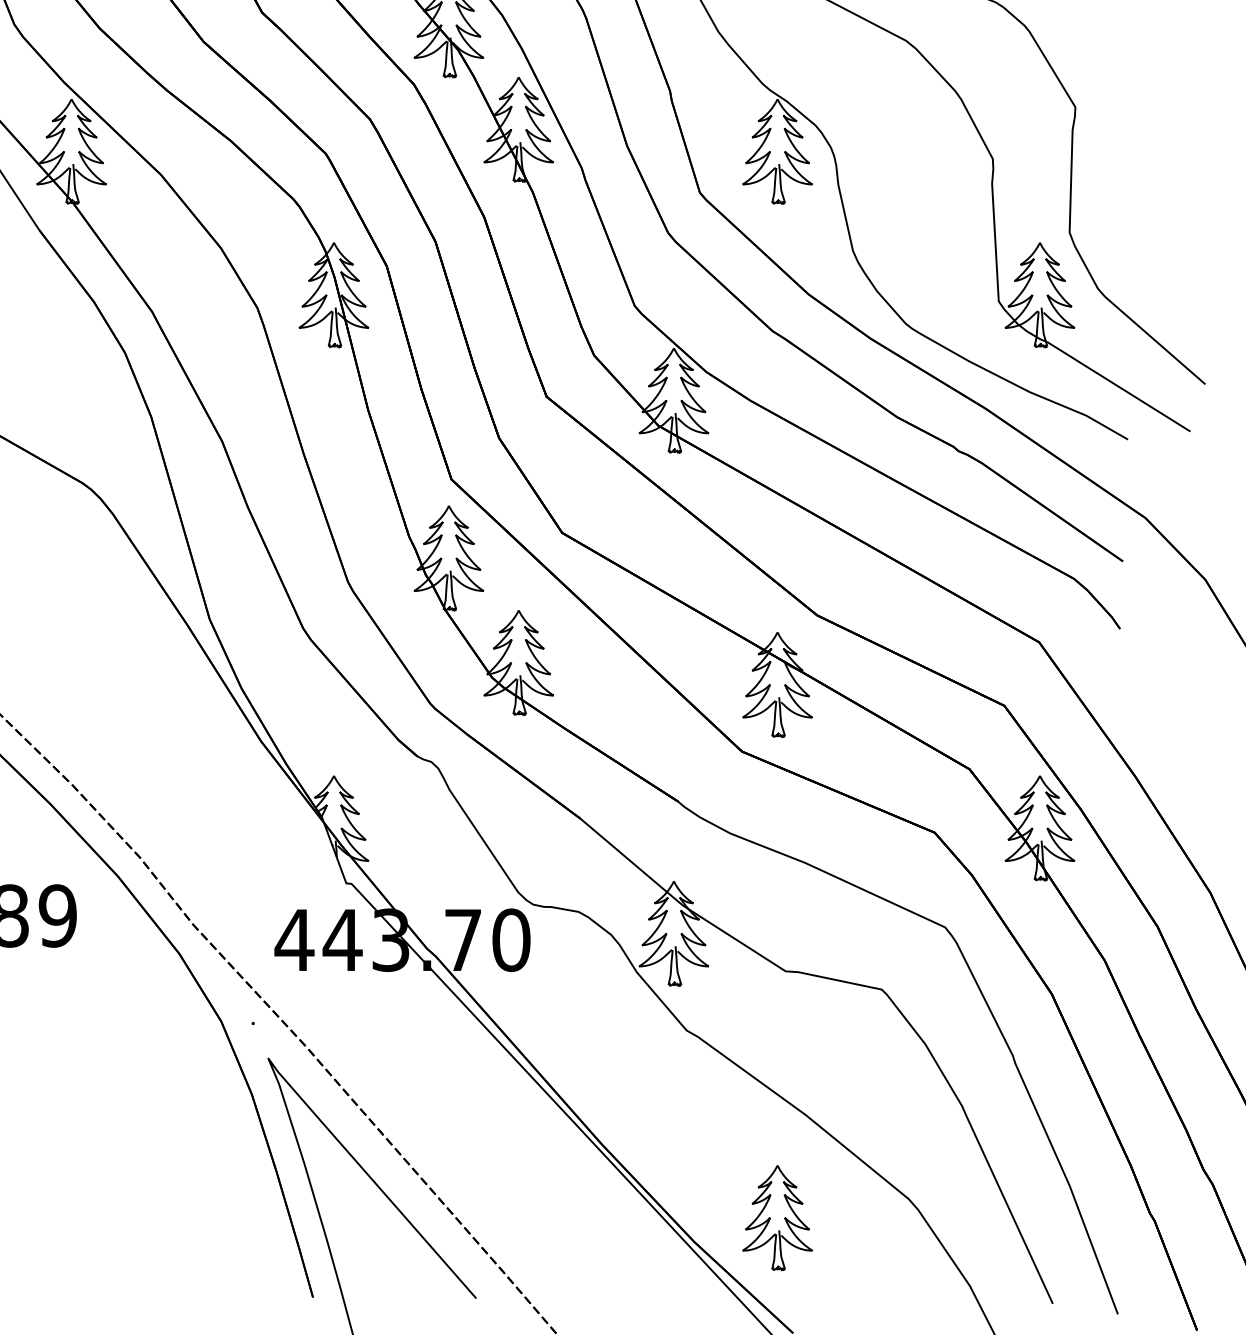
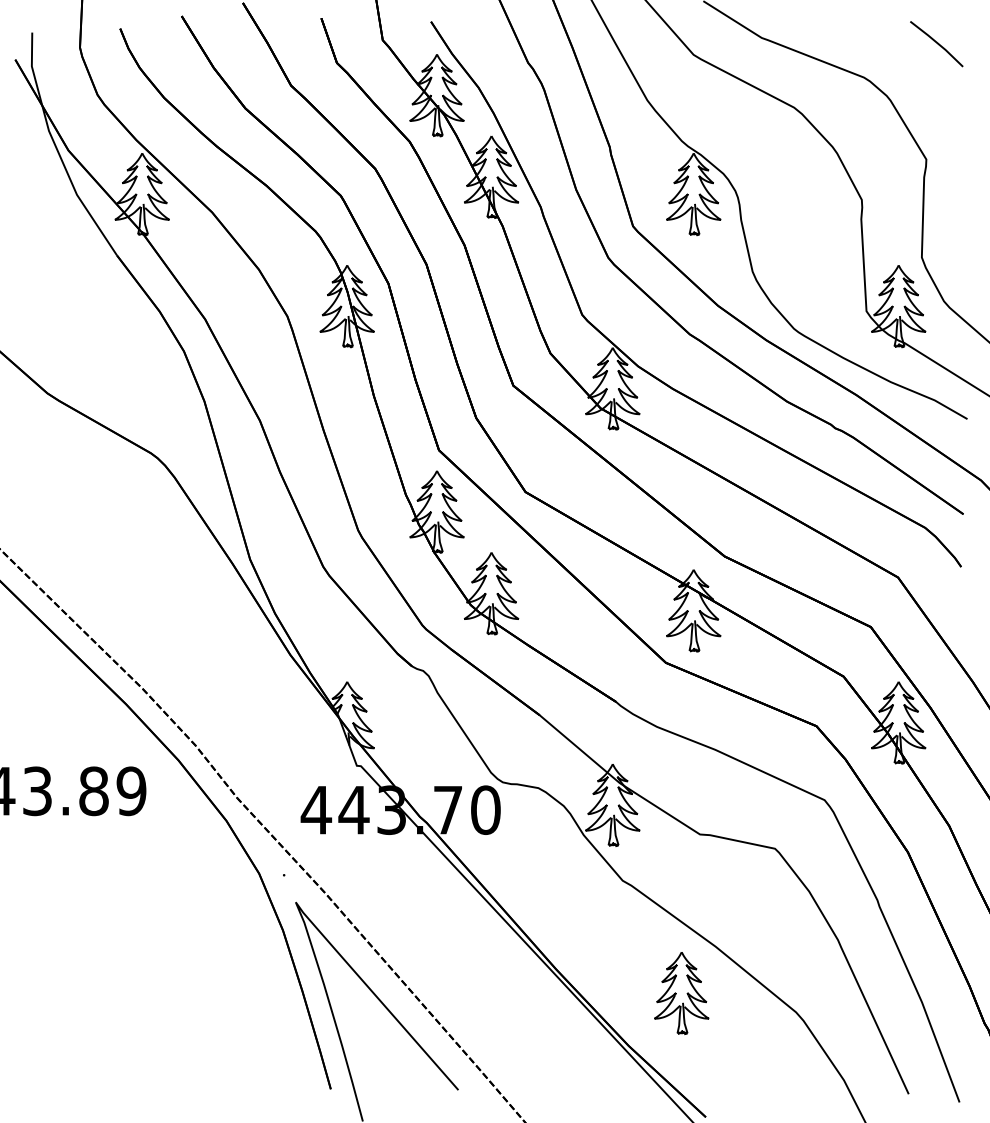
part: (777, 1218) -> (681, 993), moved

